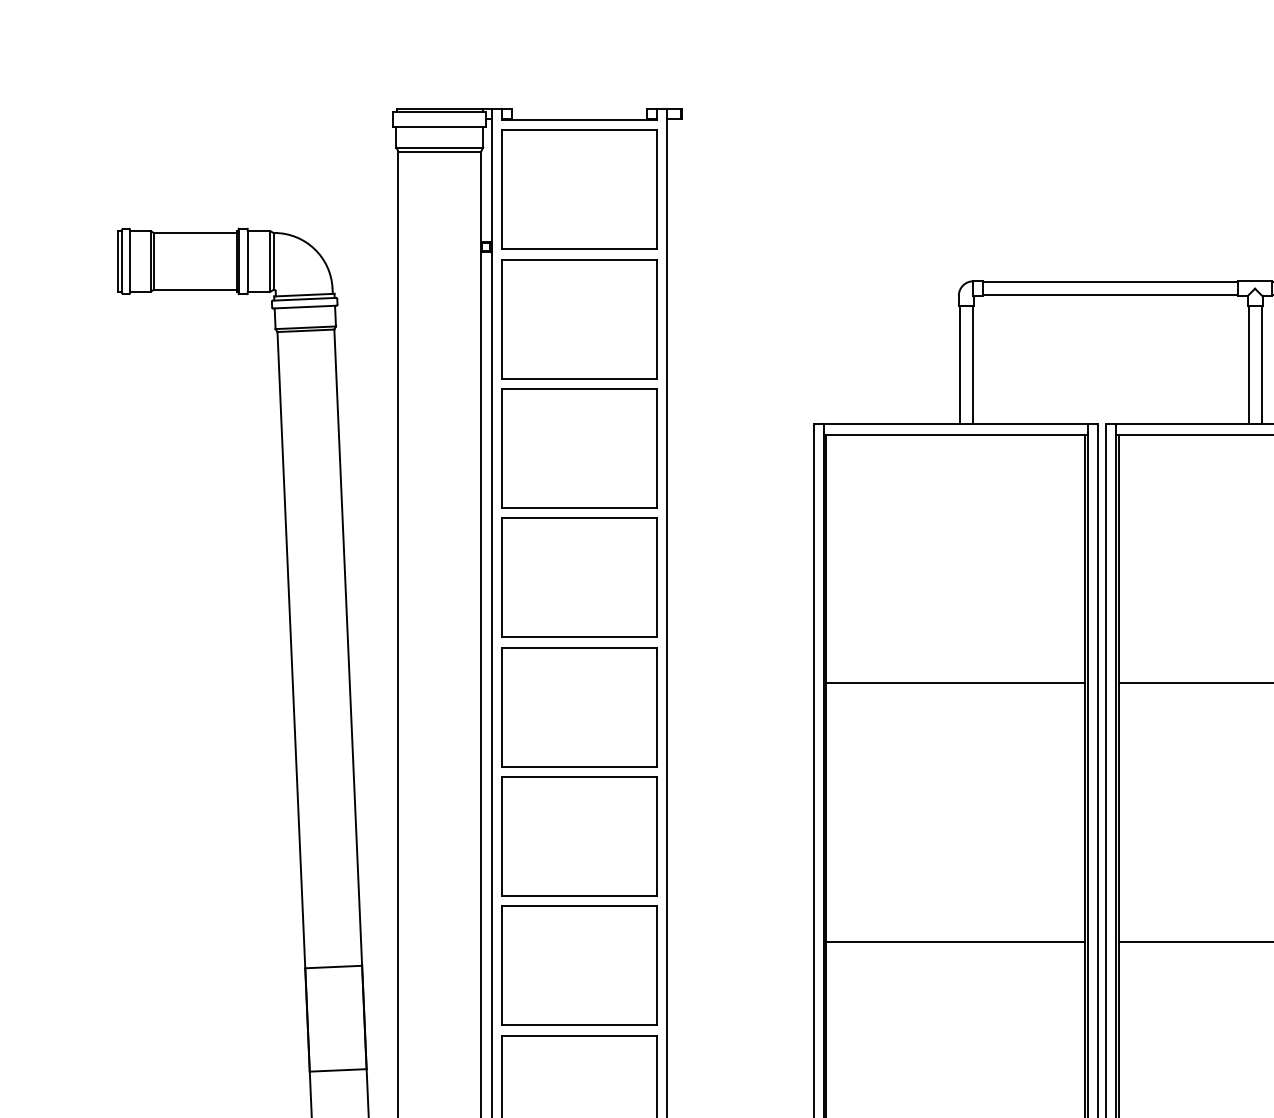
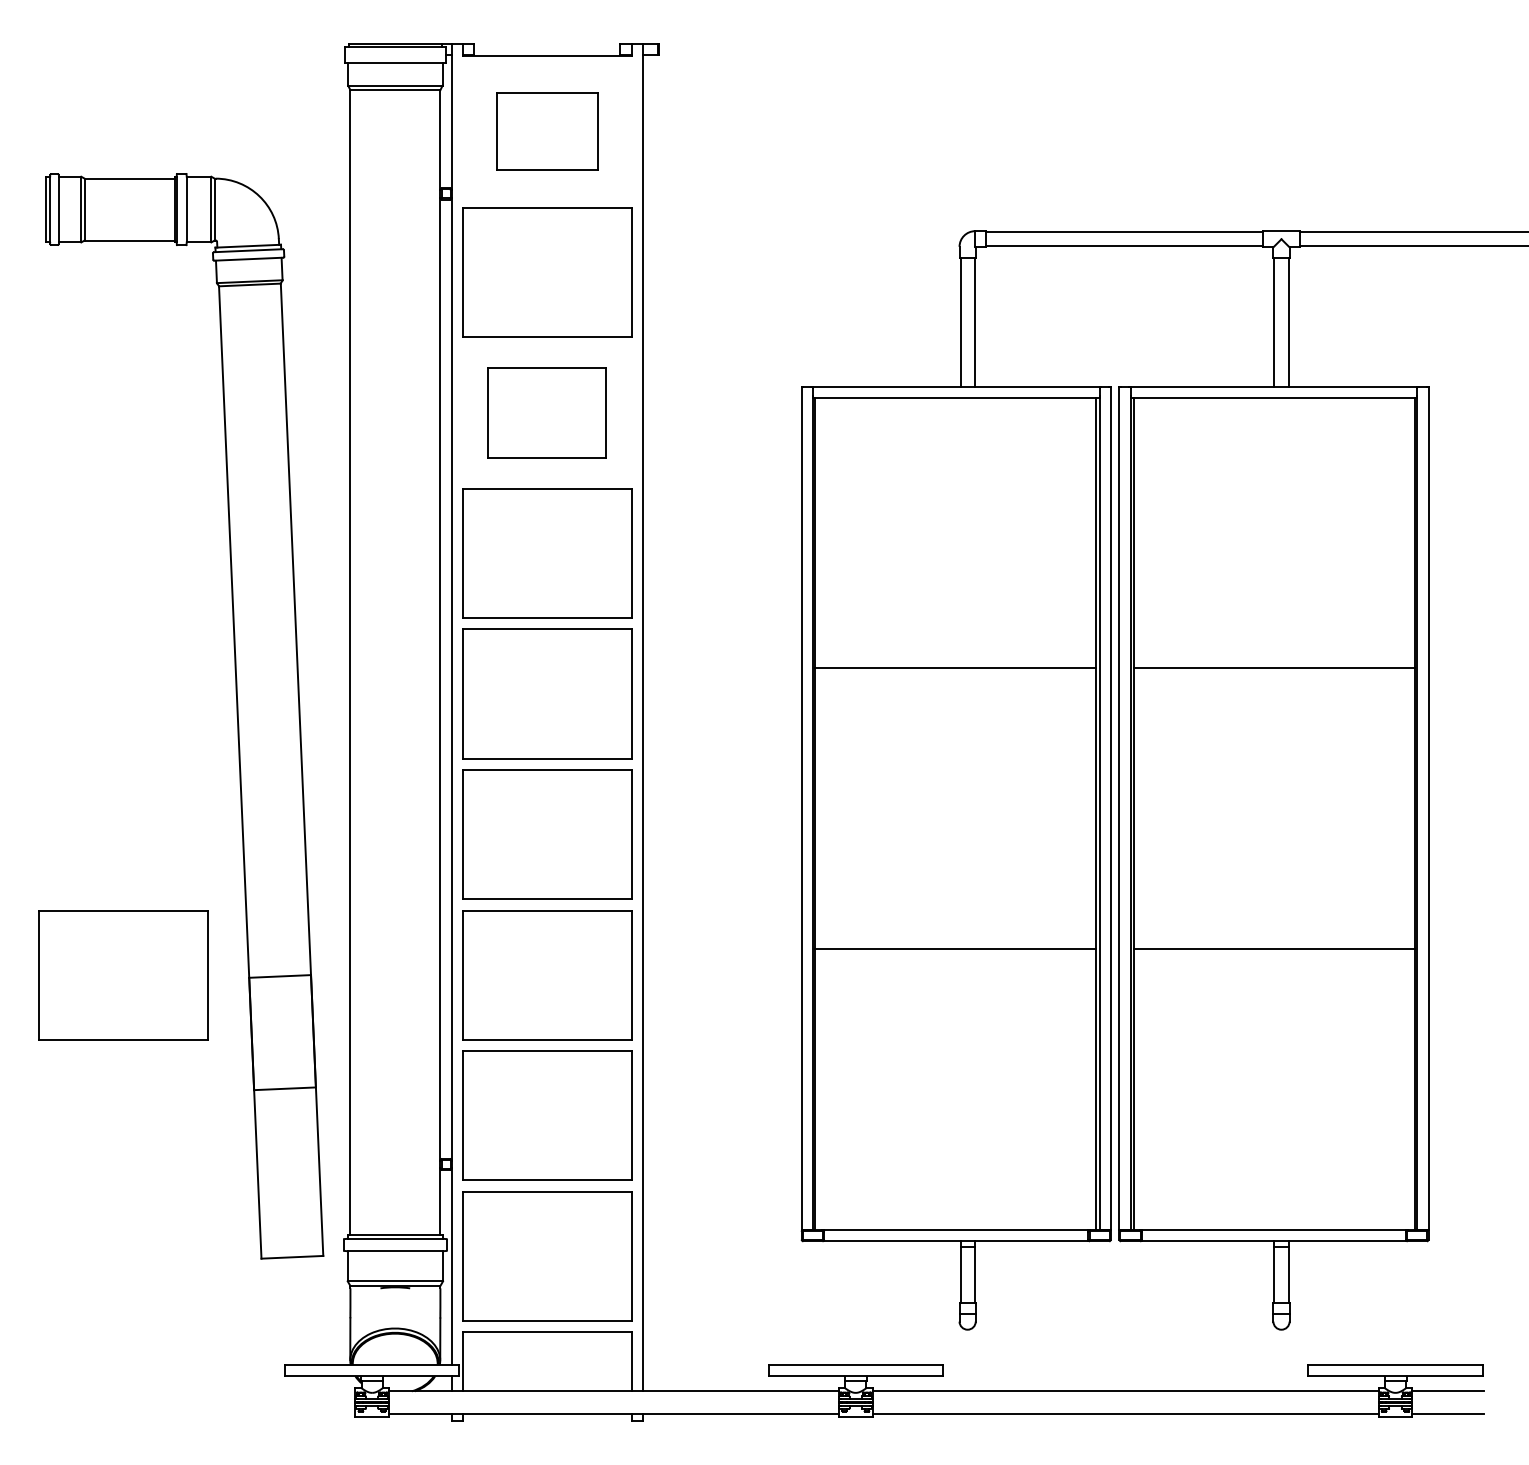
part: (579, 189) -> (547, 131), size x0.6
part: (579, 448) -> (547, 412), size x0.7
part: (189, 966) -> (123, 975), added

